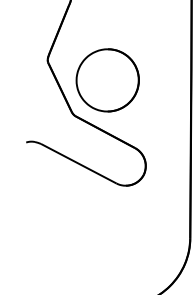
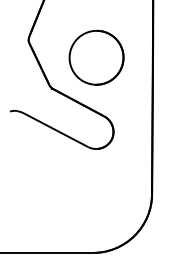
part: (107, 80) -> (96, 57), moved

